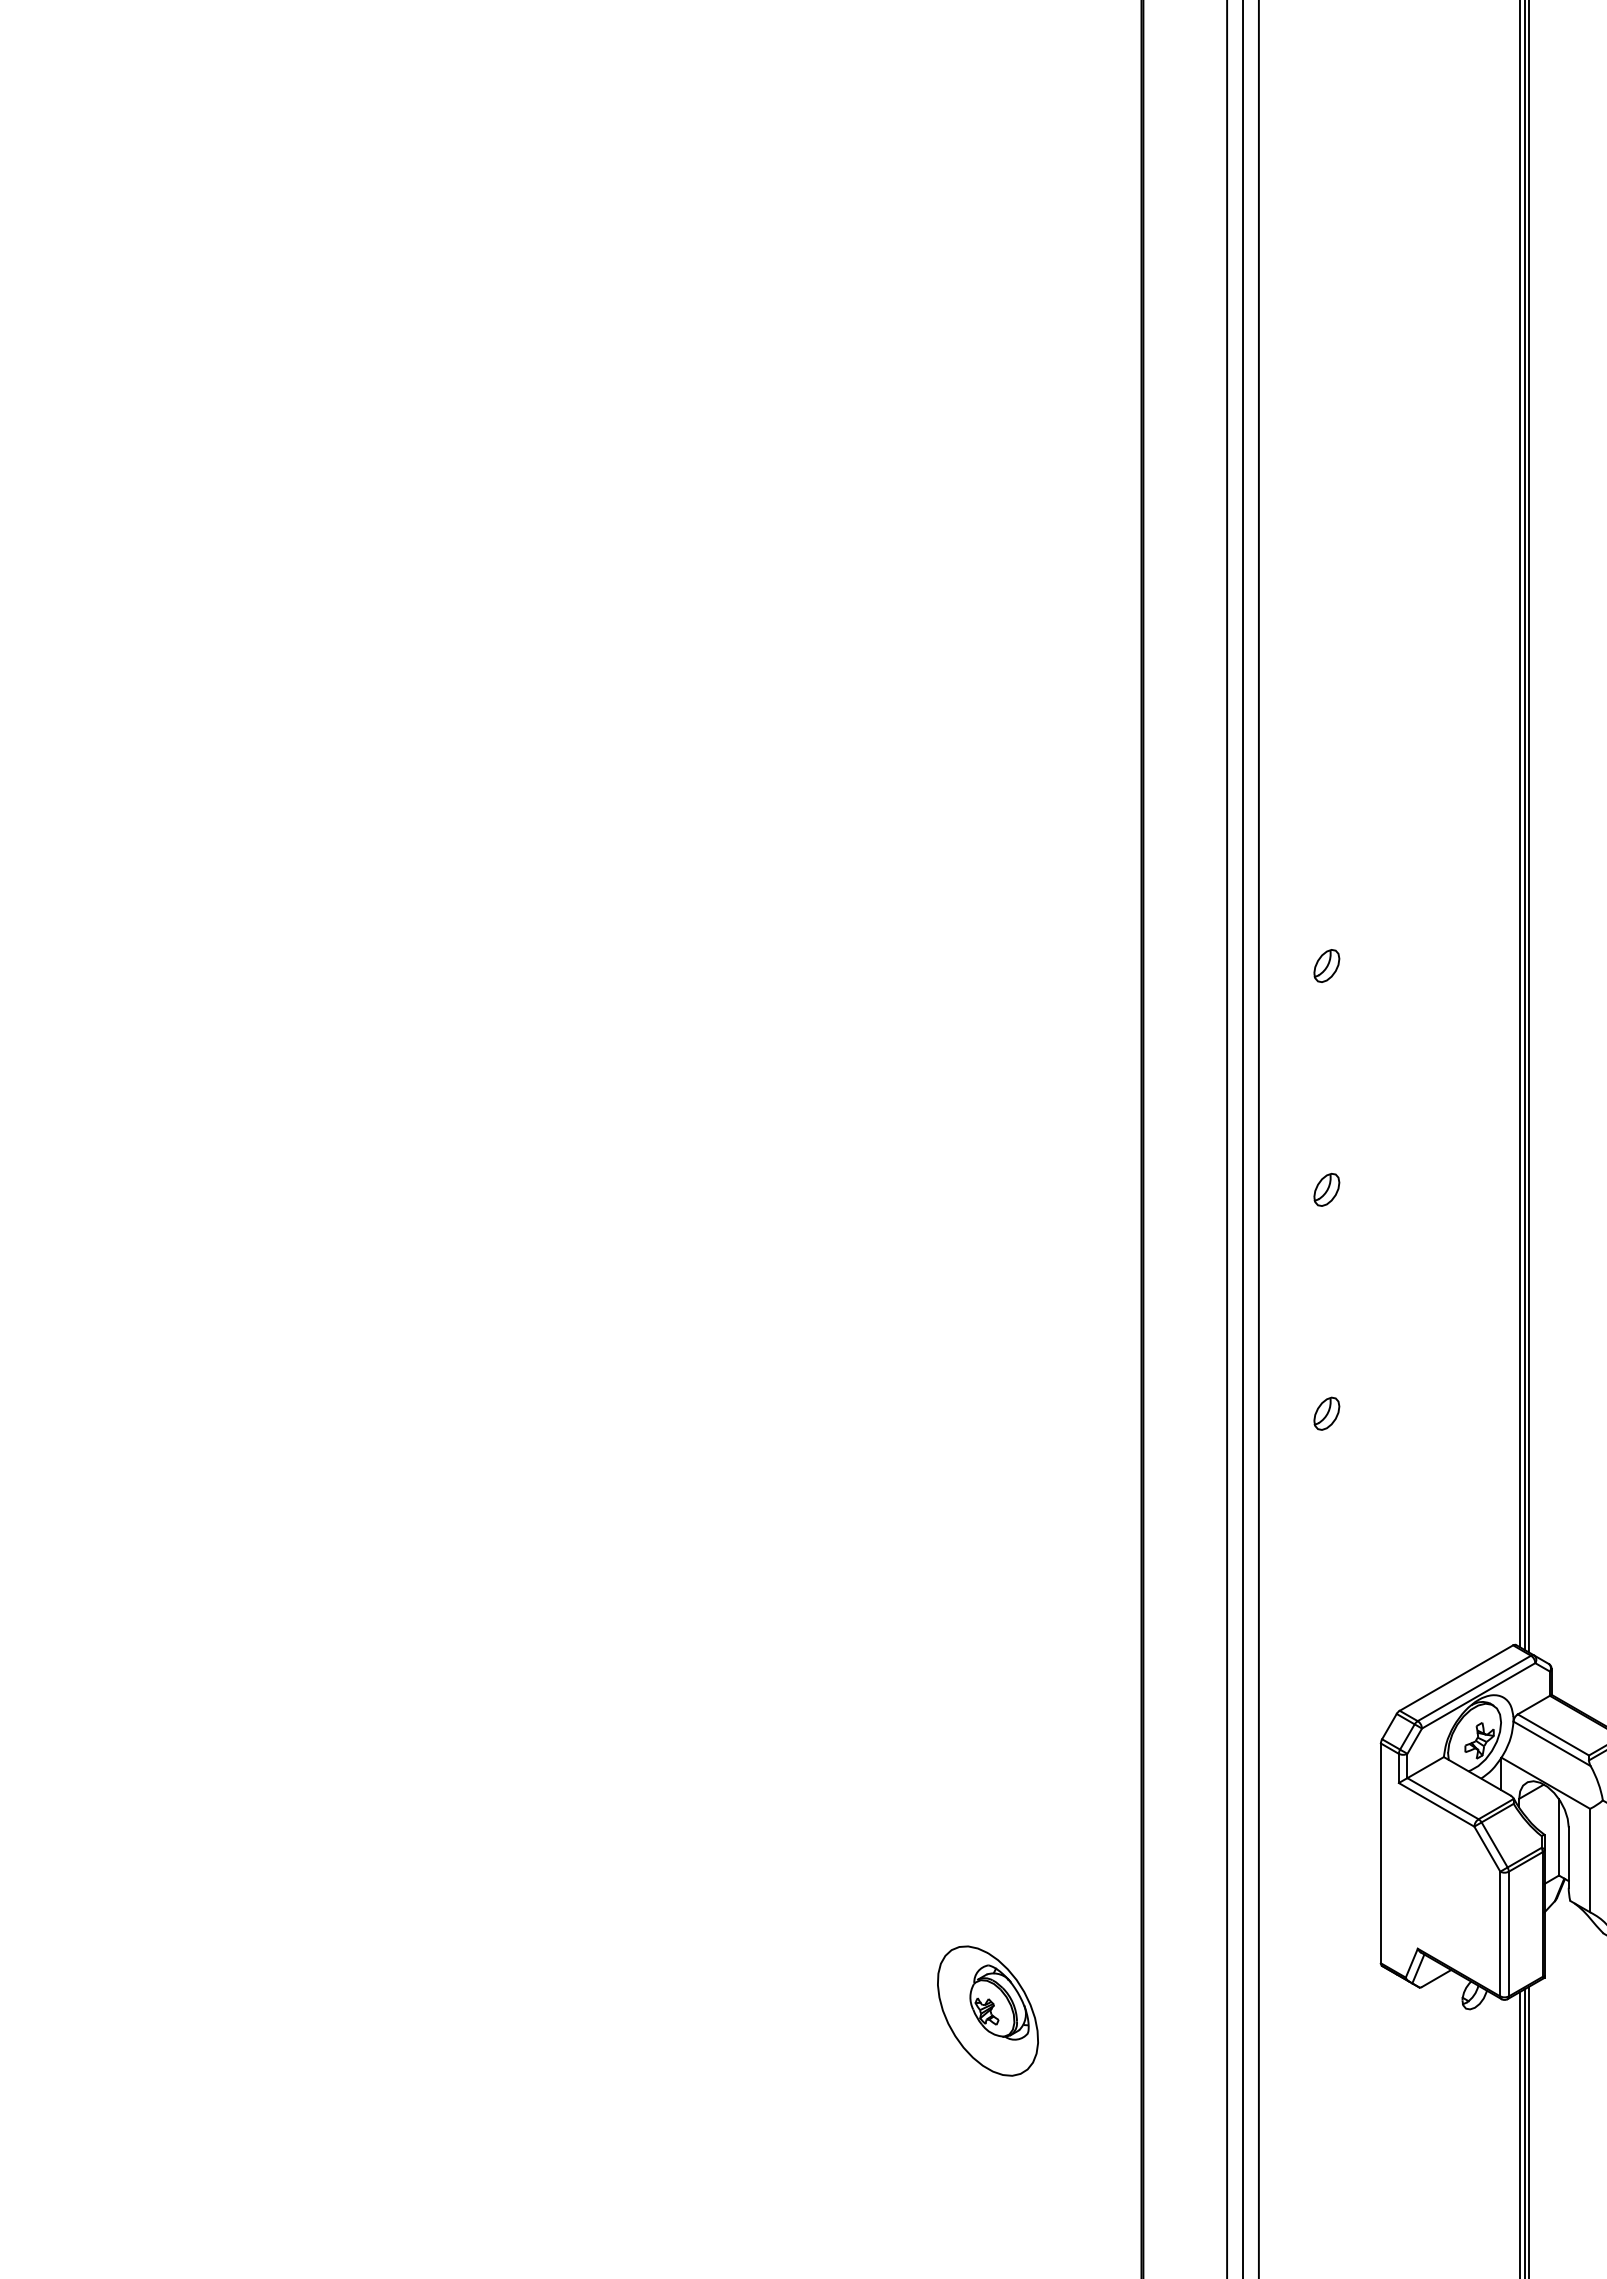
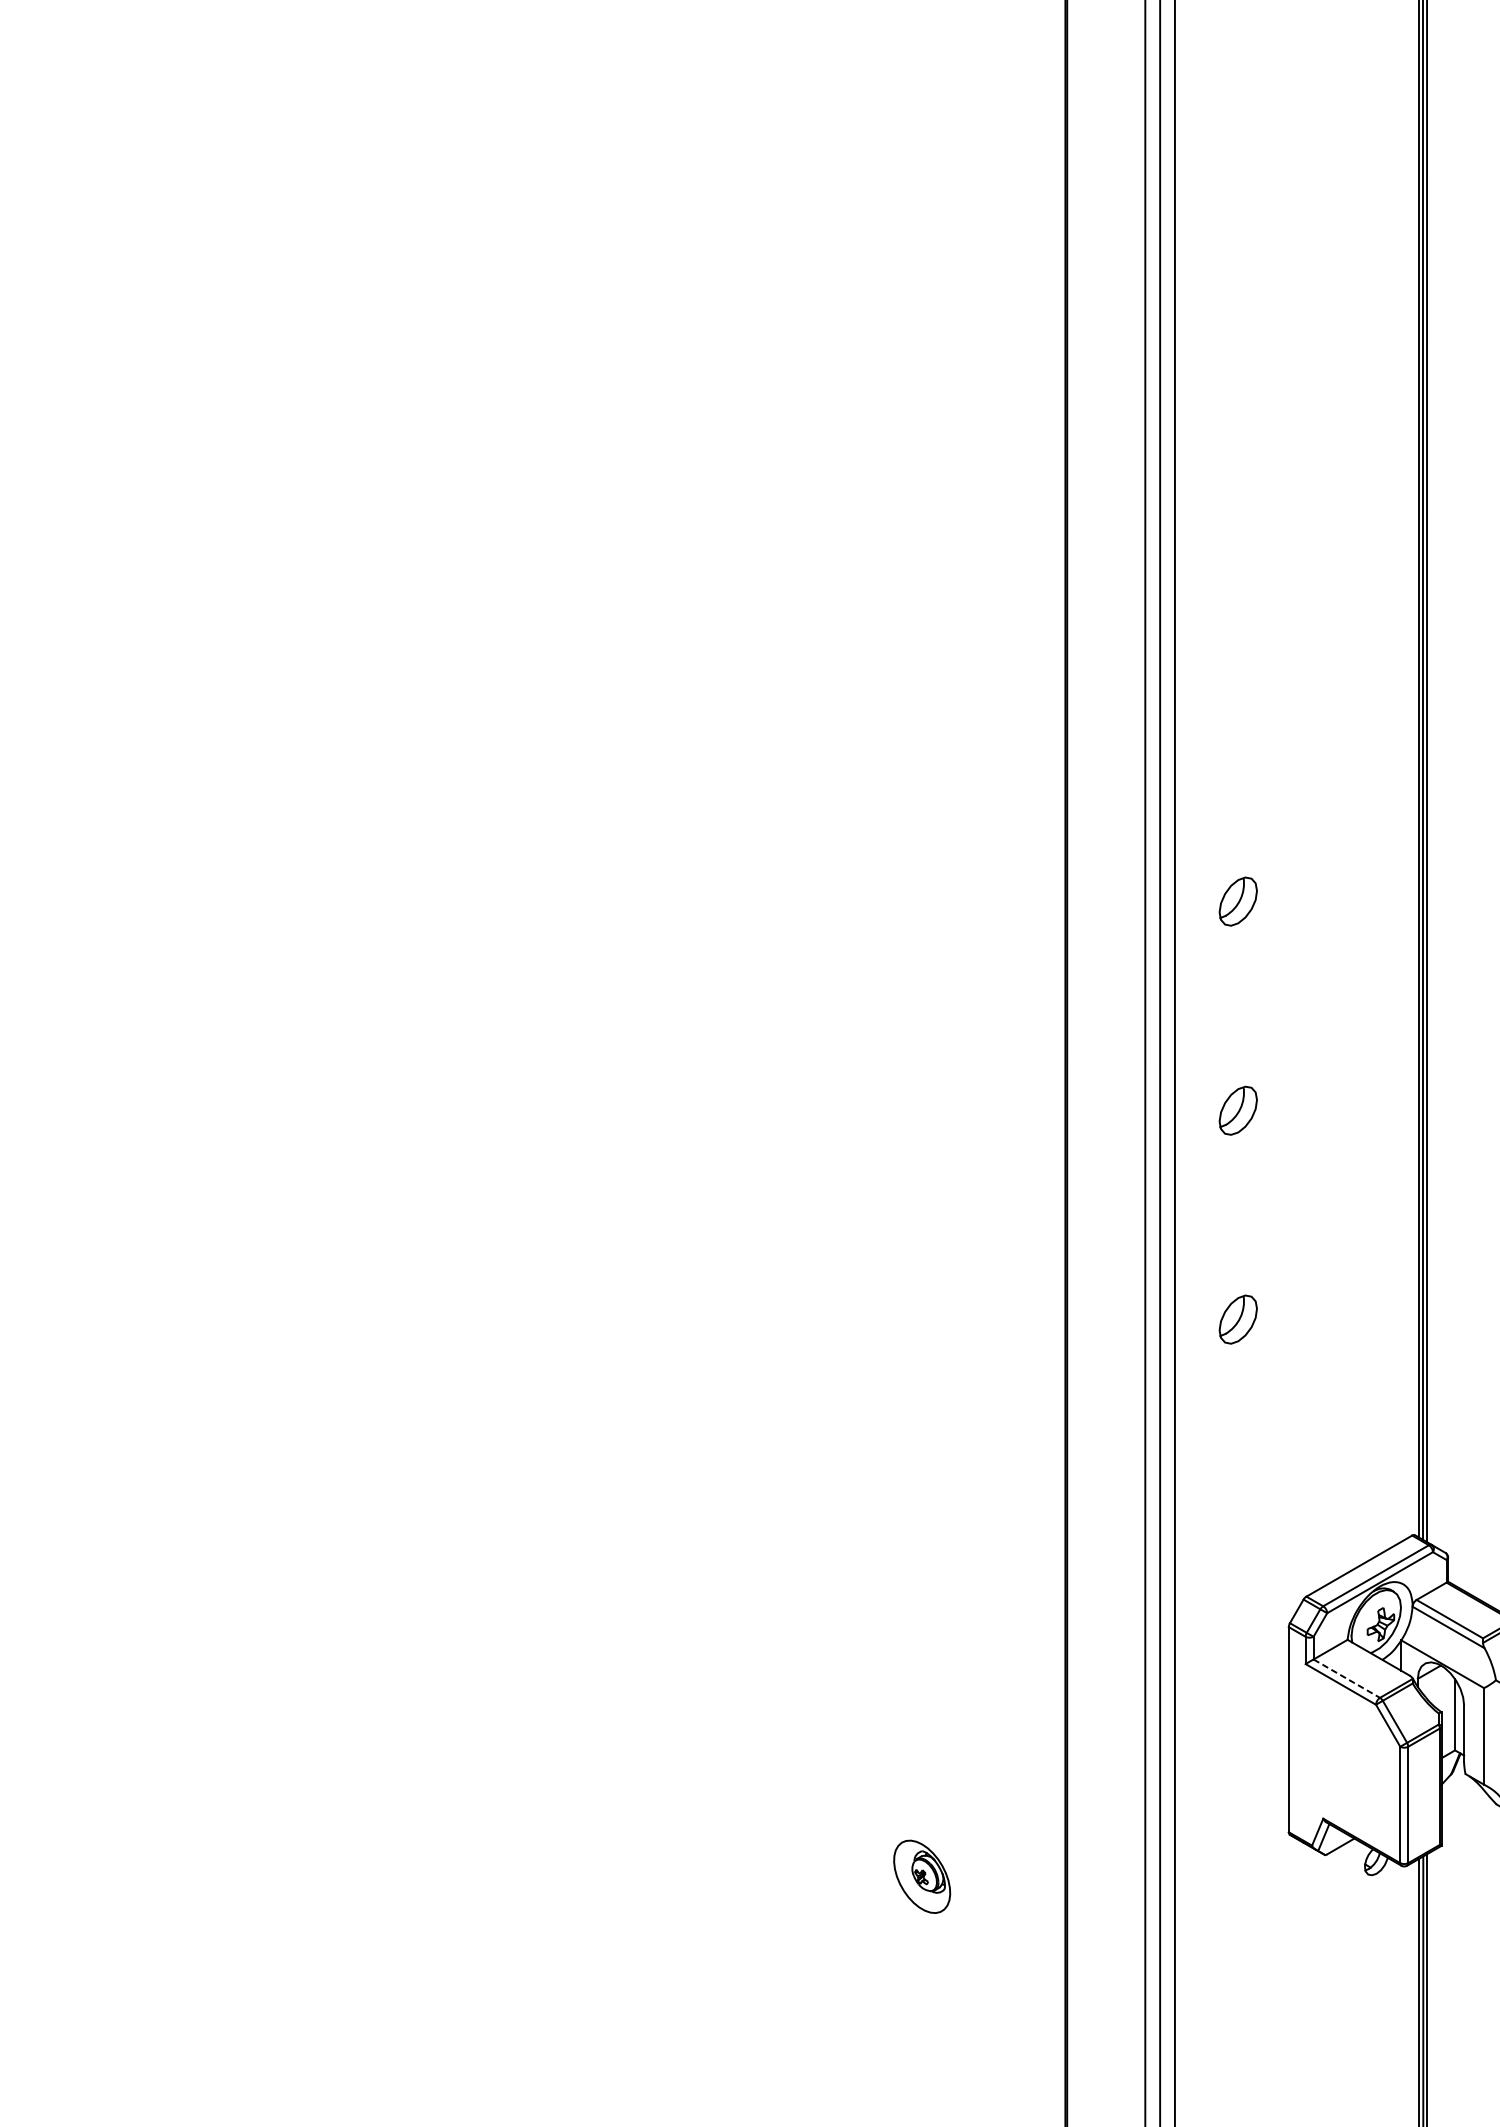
part: (1326, 965) -> (1238, 901), size x1.6
part: (1326, 1189) -> (1238, 1110), size x1.6
part: (1326, 1413) -> (1238, 1319), size x1.6
line: (1443, 1798) -> (1347, 1678), solid -> dashed
part: (987, 2010) -> (921, 1876), size x0.6

